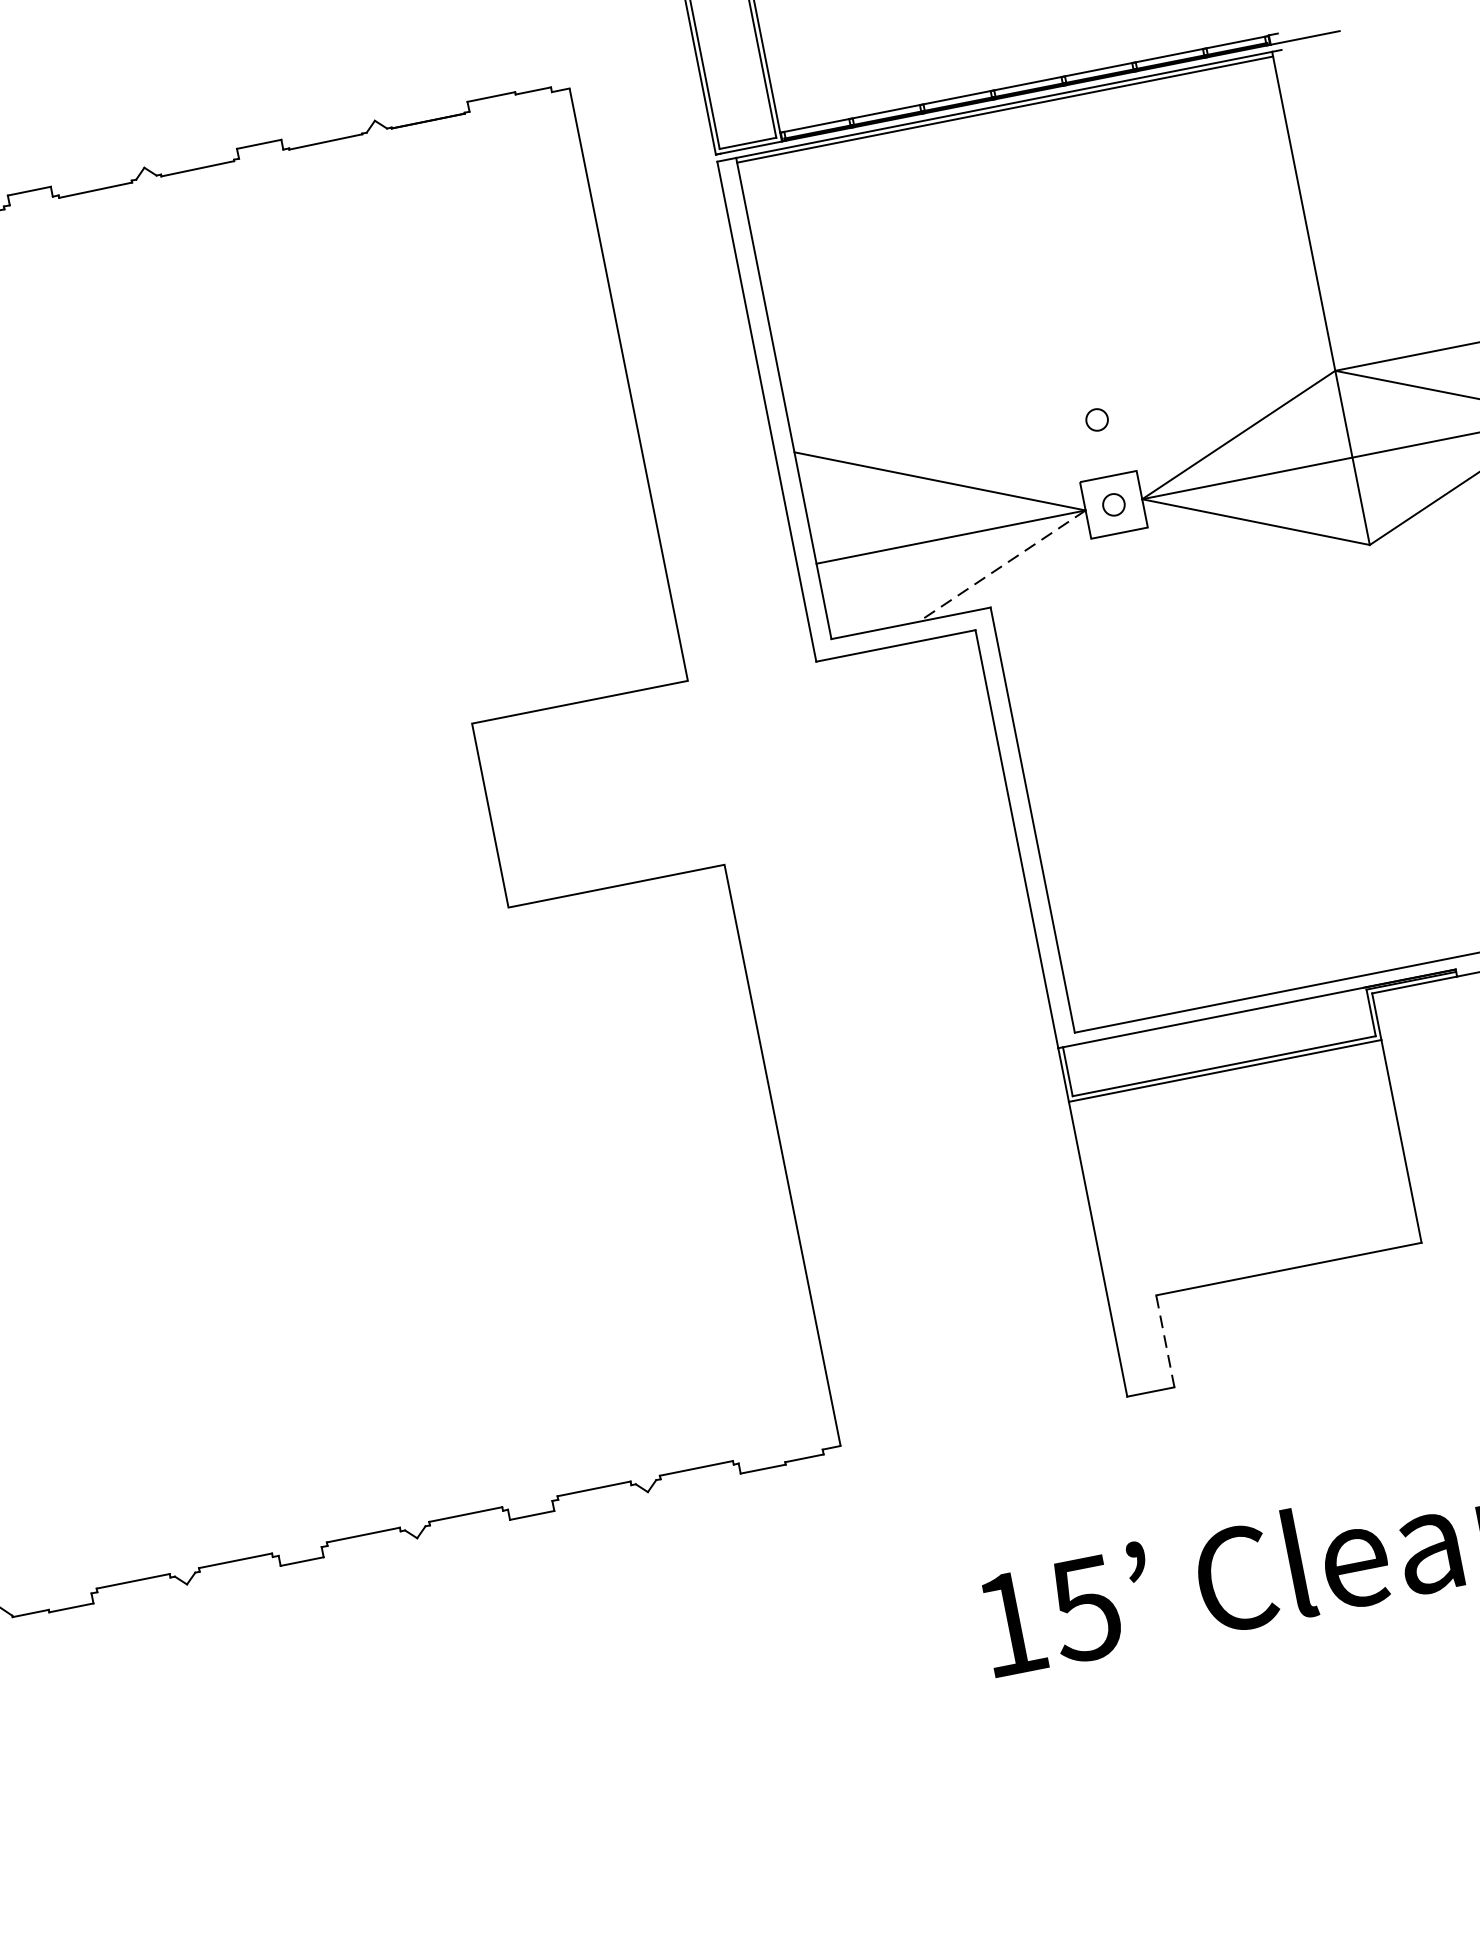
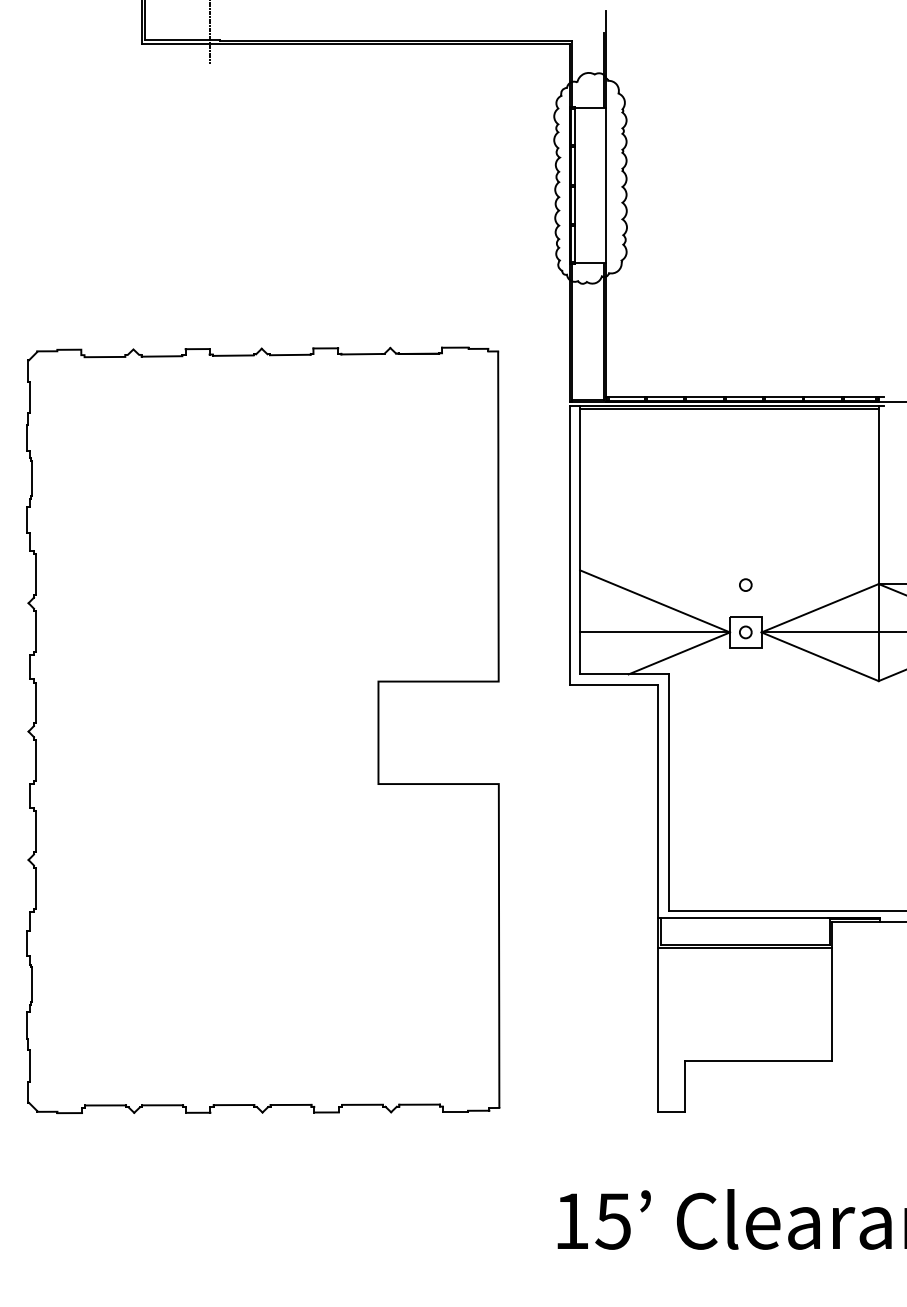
line: (1002, 566) -> (679, 653), dashed -> solid
line: (1165, 1341) -> (684, 1086), dashed -> solid

